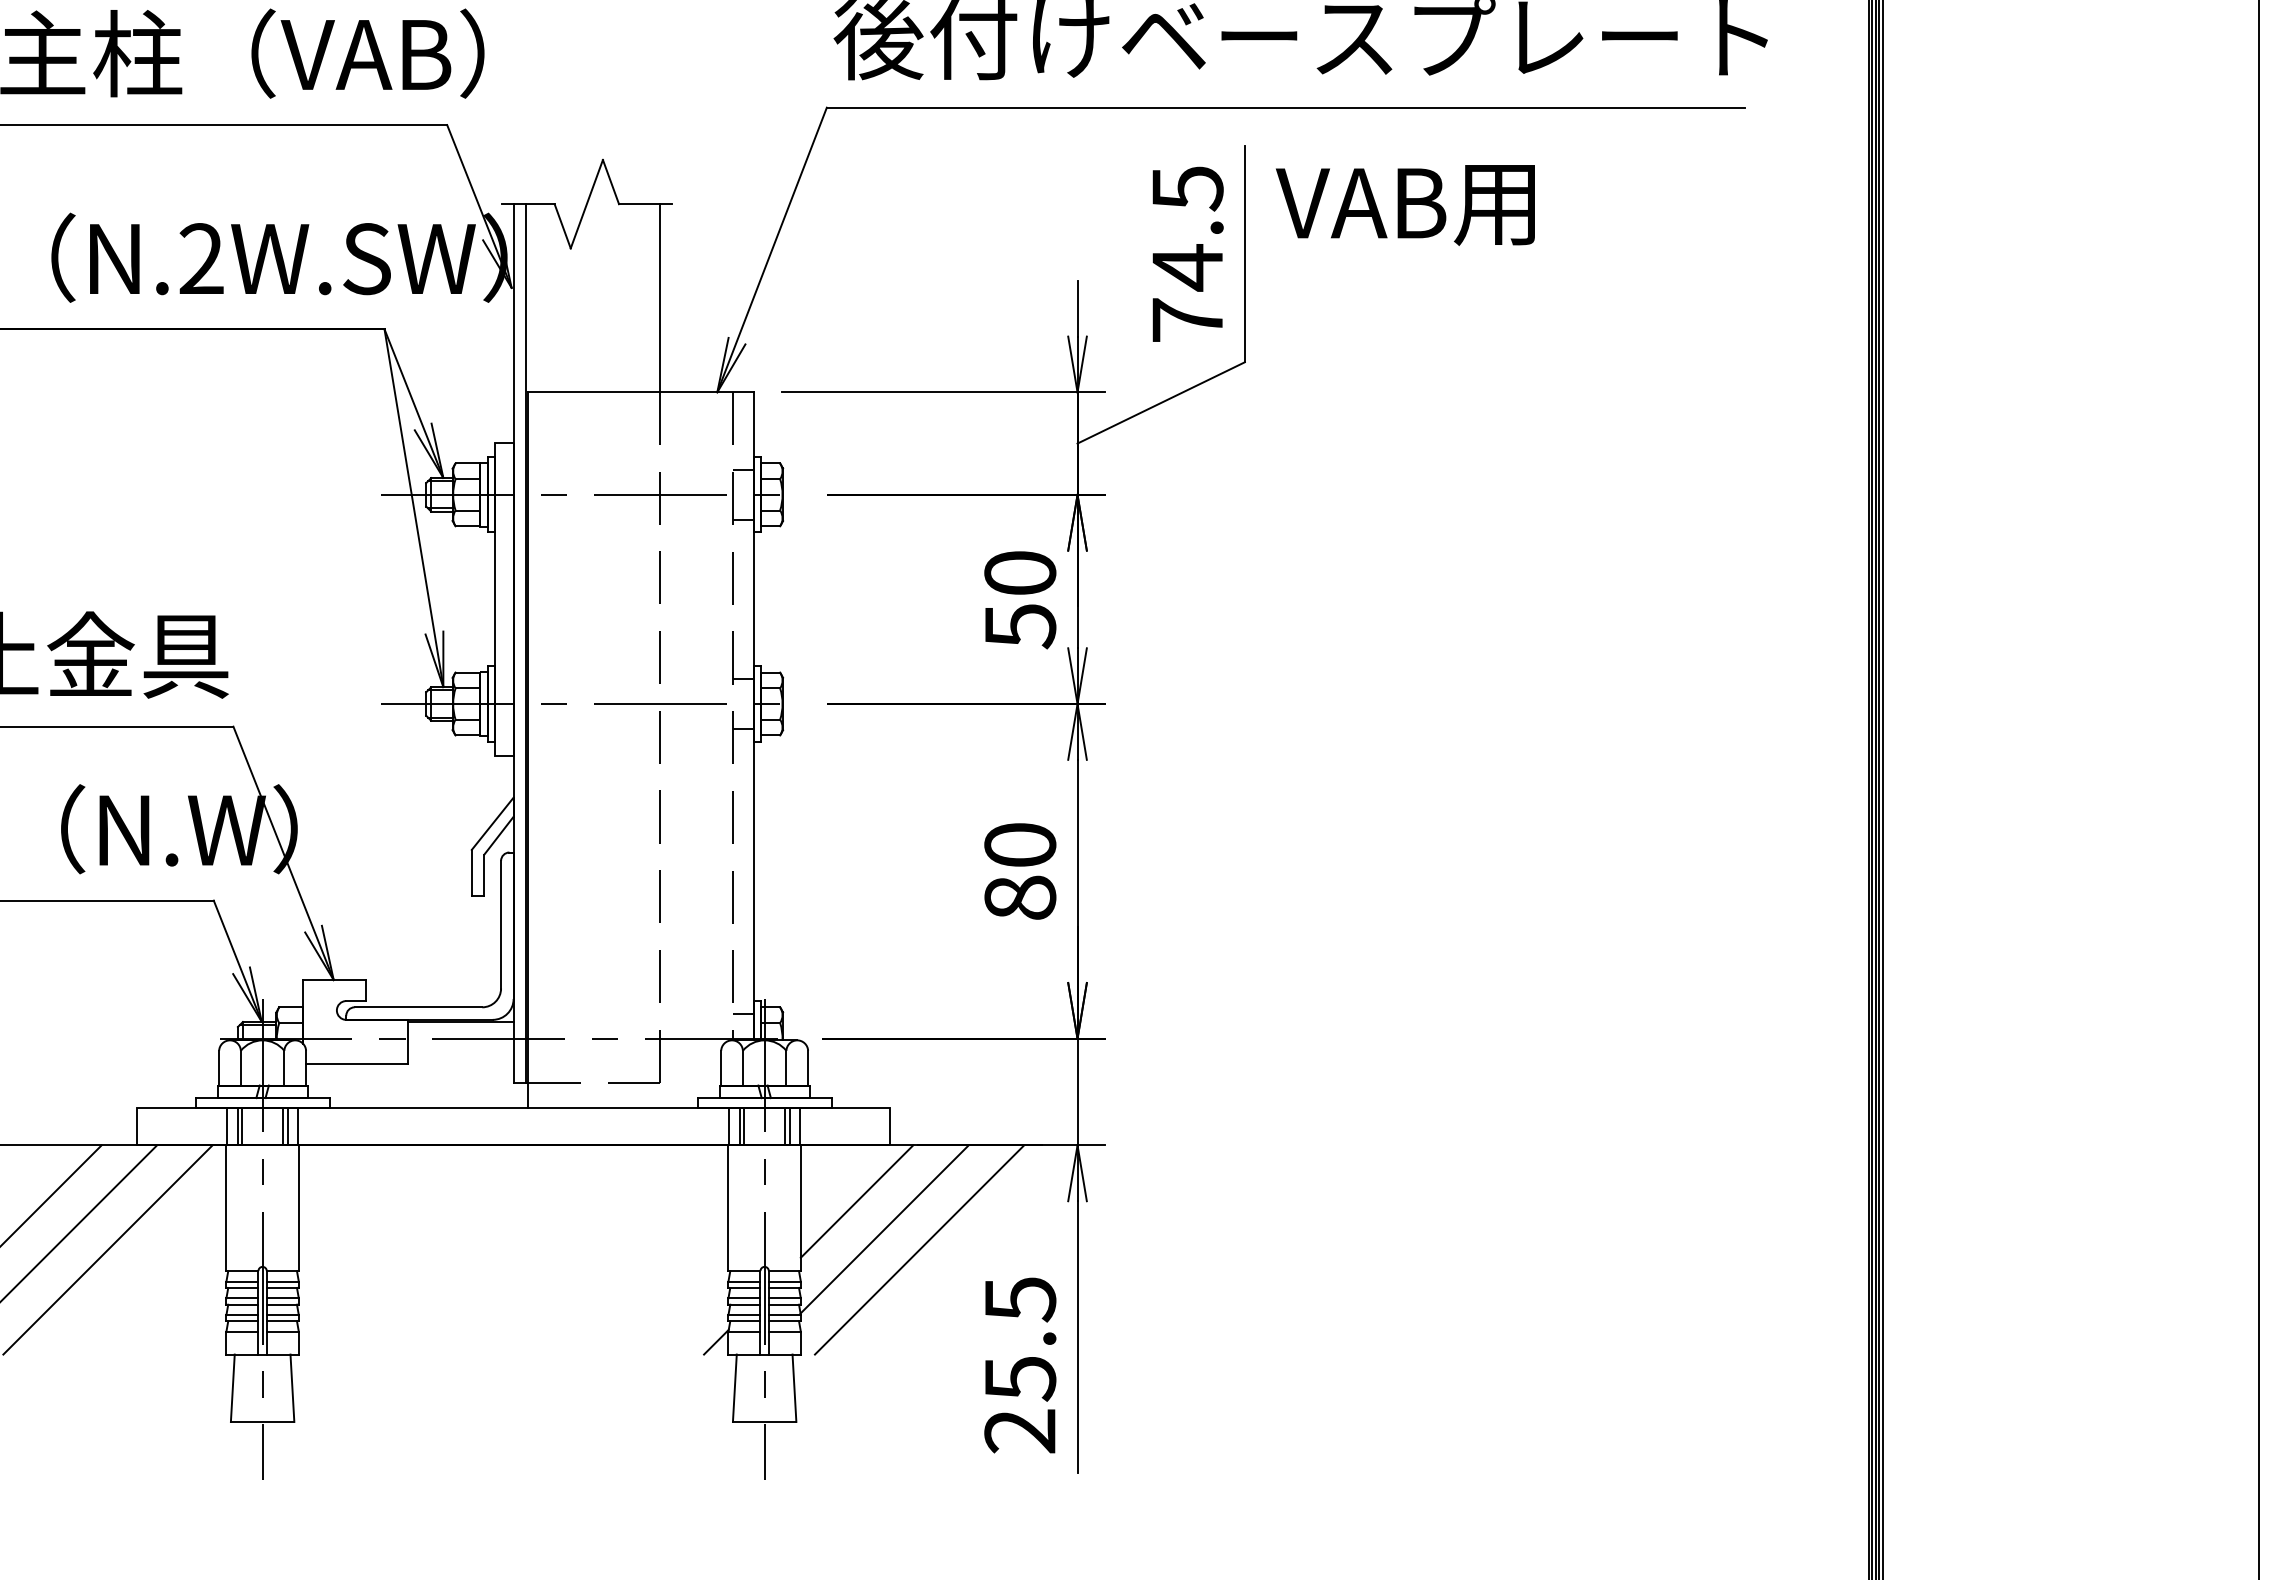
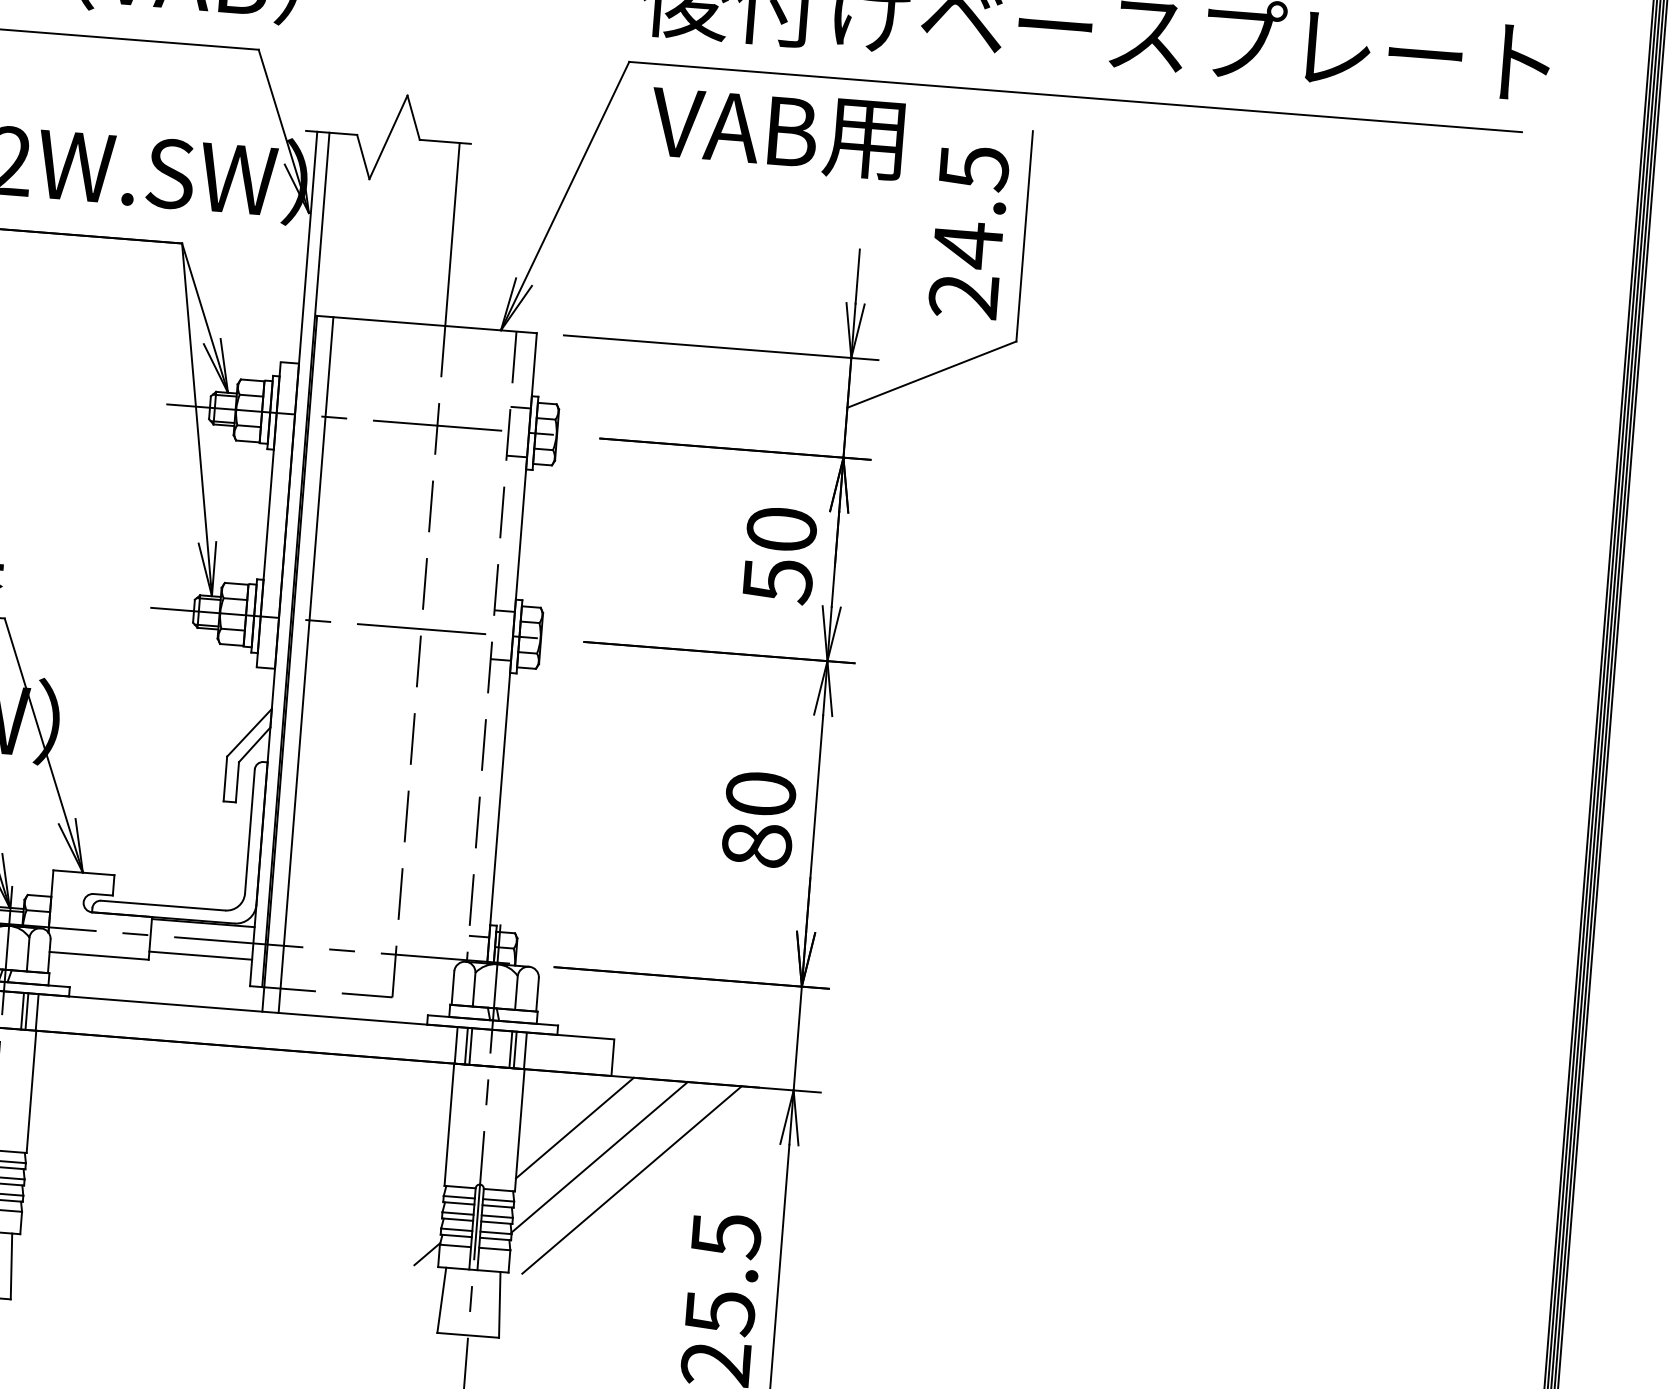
text: (1405, 205) -> (776, 133), moved
text: (1186, 320) -> (962, 296), 74.5 -> 24.5
line: (545, 749) -> (306, 664), added
line: (460, 1055) -> (200, 955), added

